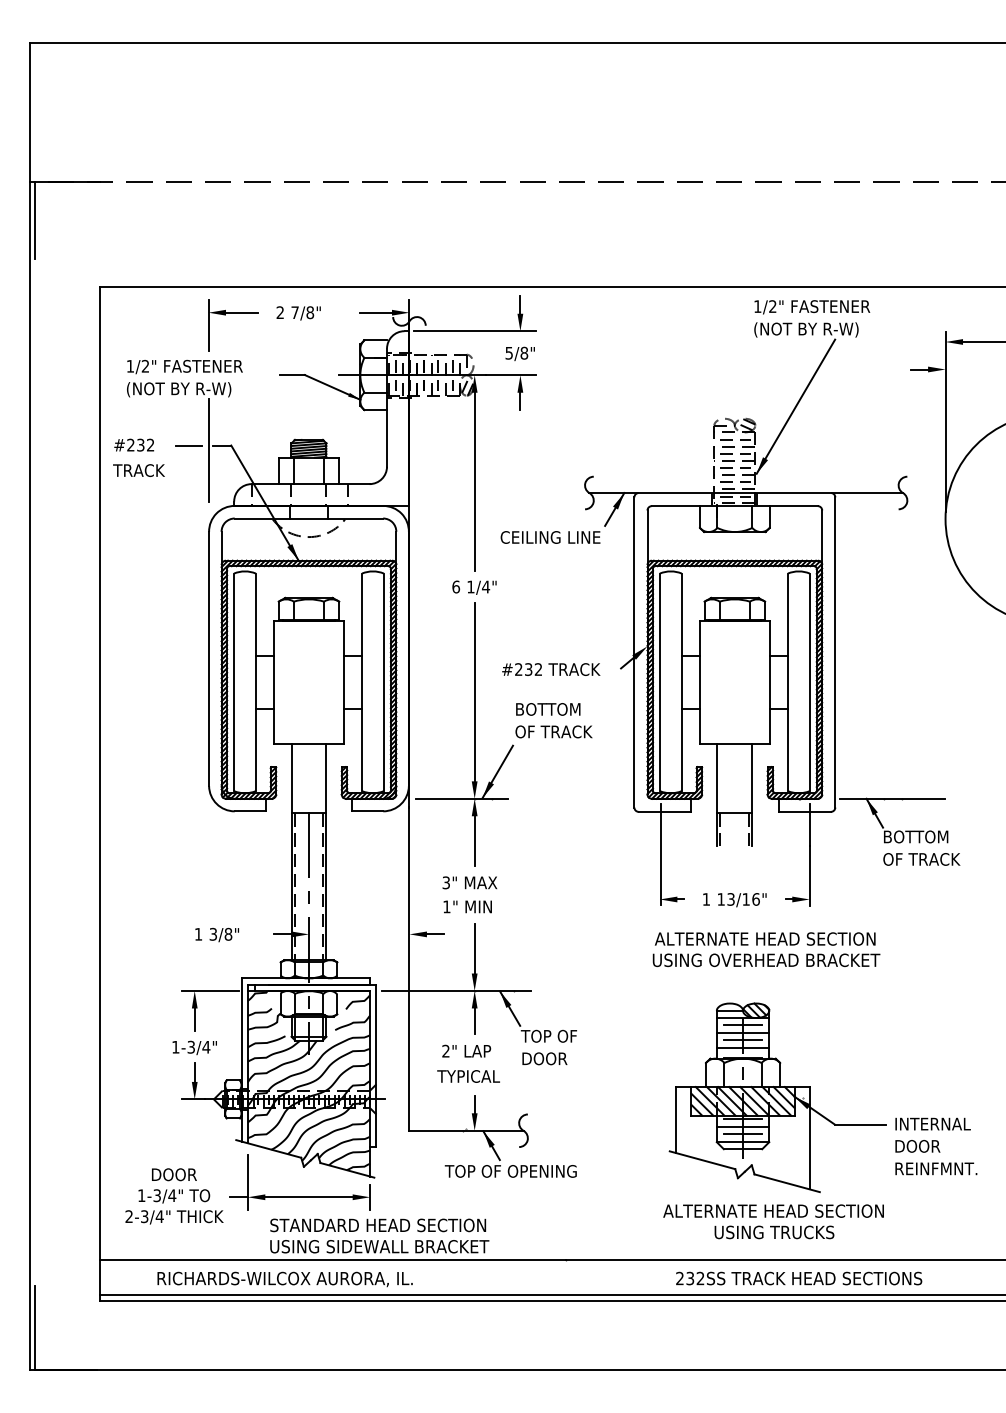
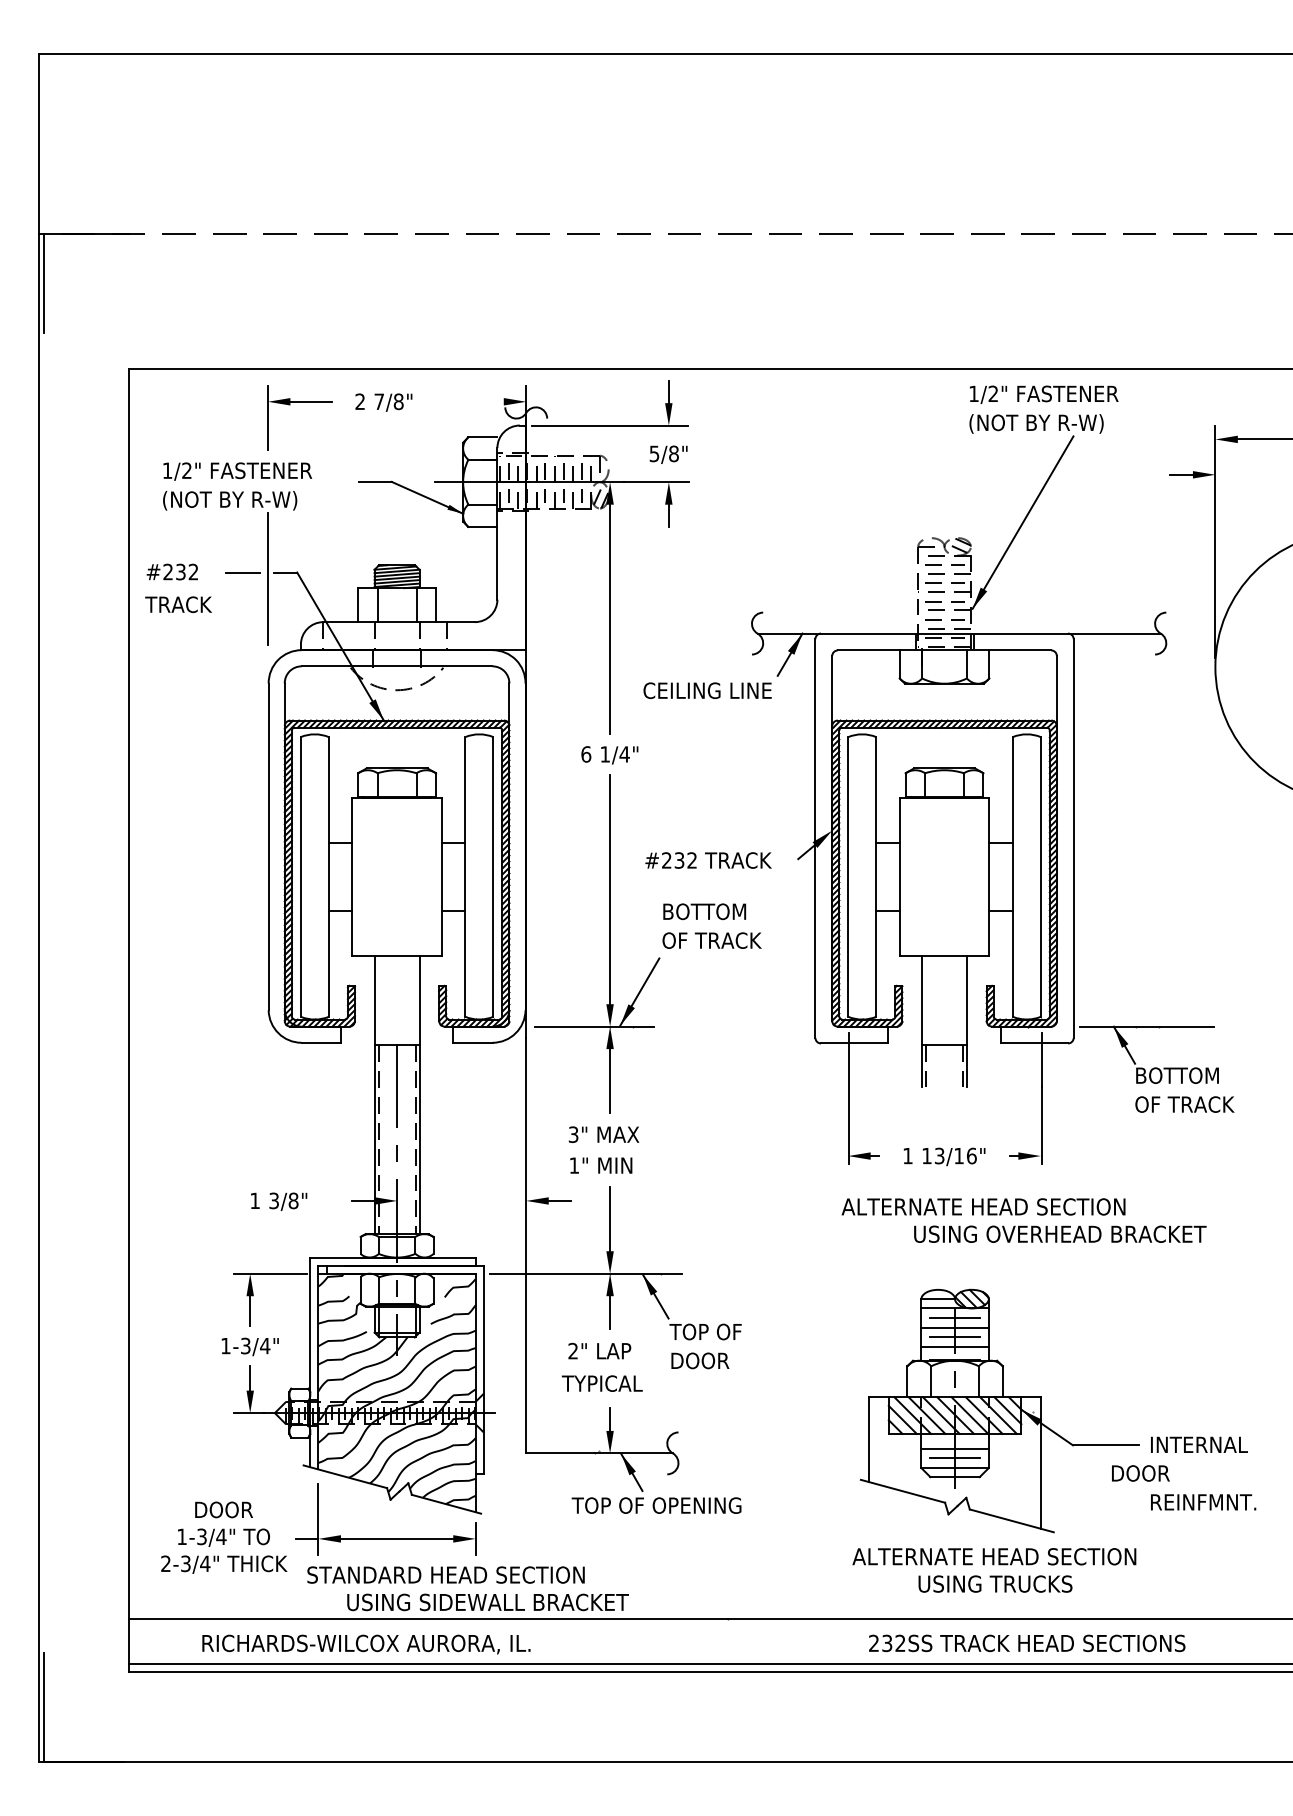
line: (375, 312) -> (482, 401), removed
text: (766, 959) -> (1060, 1233), moved
line: (742, 1119) -> (954, 1438), removed
text: (917, 1146) -> (1140, 1473), moved
text: (377, 1224) -> (445, 1574), moved

